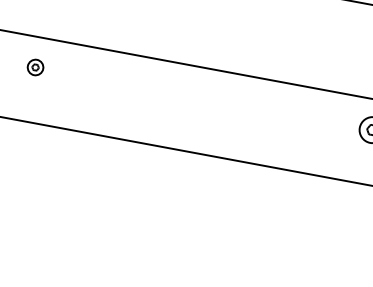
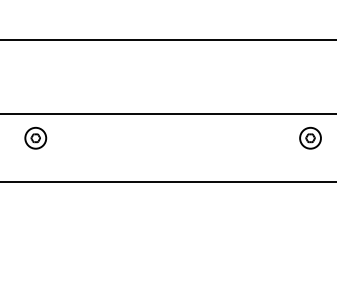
part: (35, 66) -> (35, 137), size x1.67

